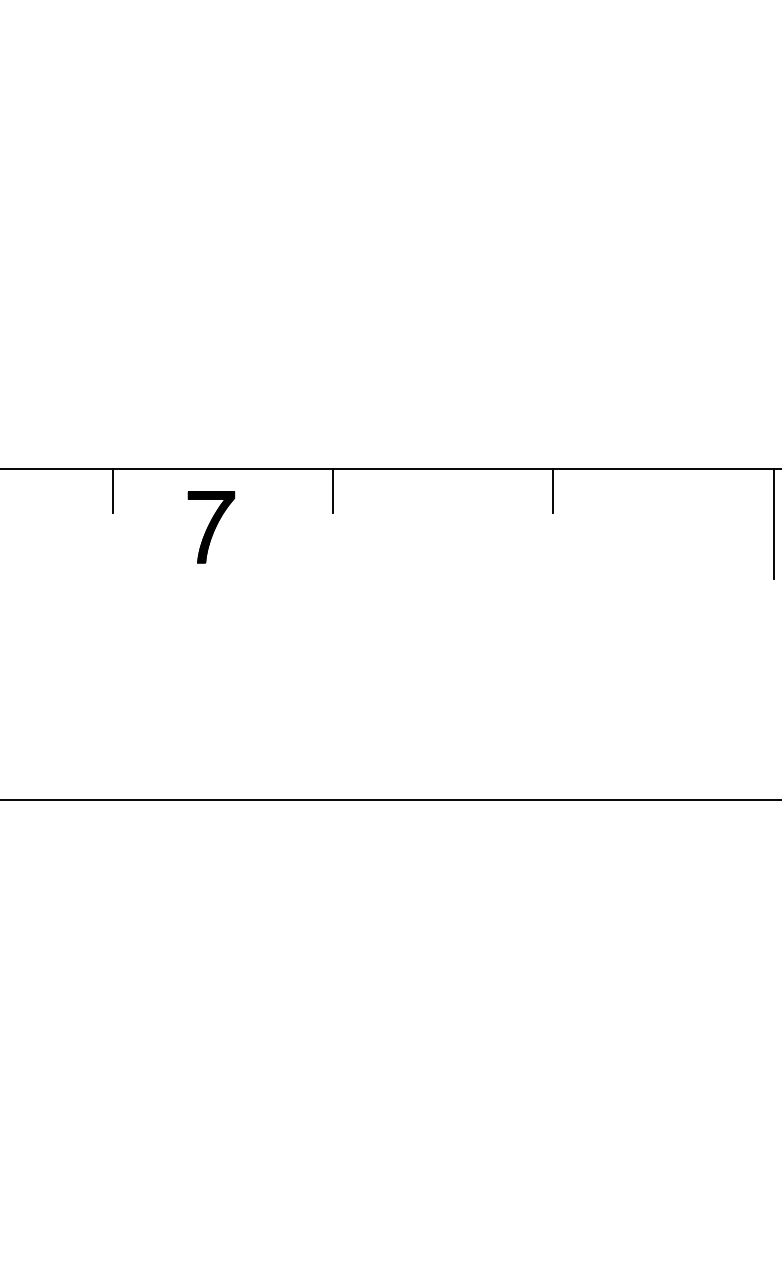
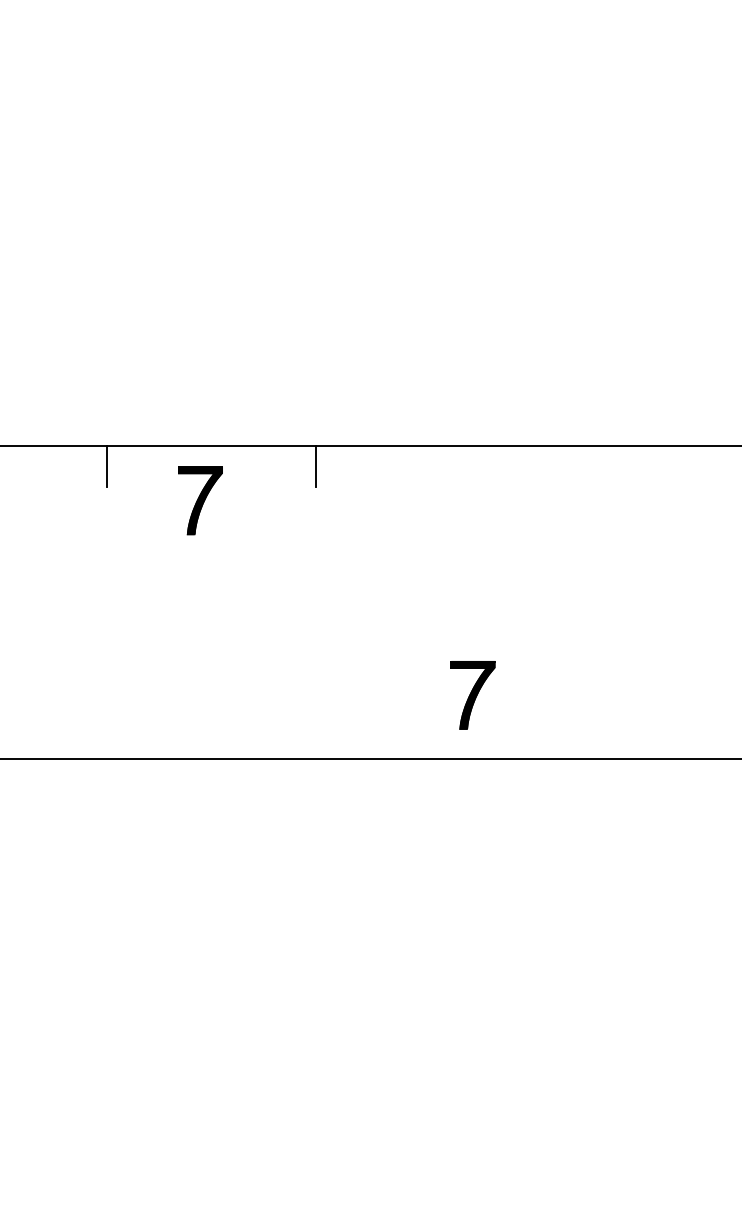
line: (553, 491) -> (525, 466), removed
line: (773, 524) -> (734, 498), removed
part: (498, 732) -> (473, 695), added

